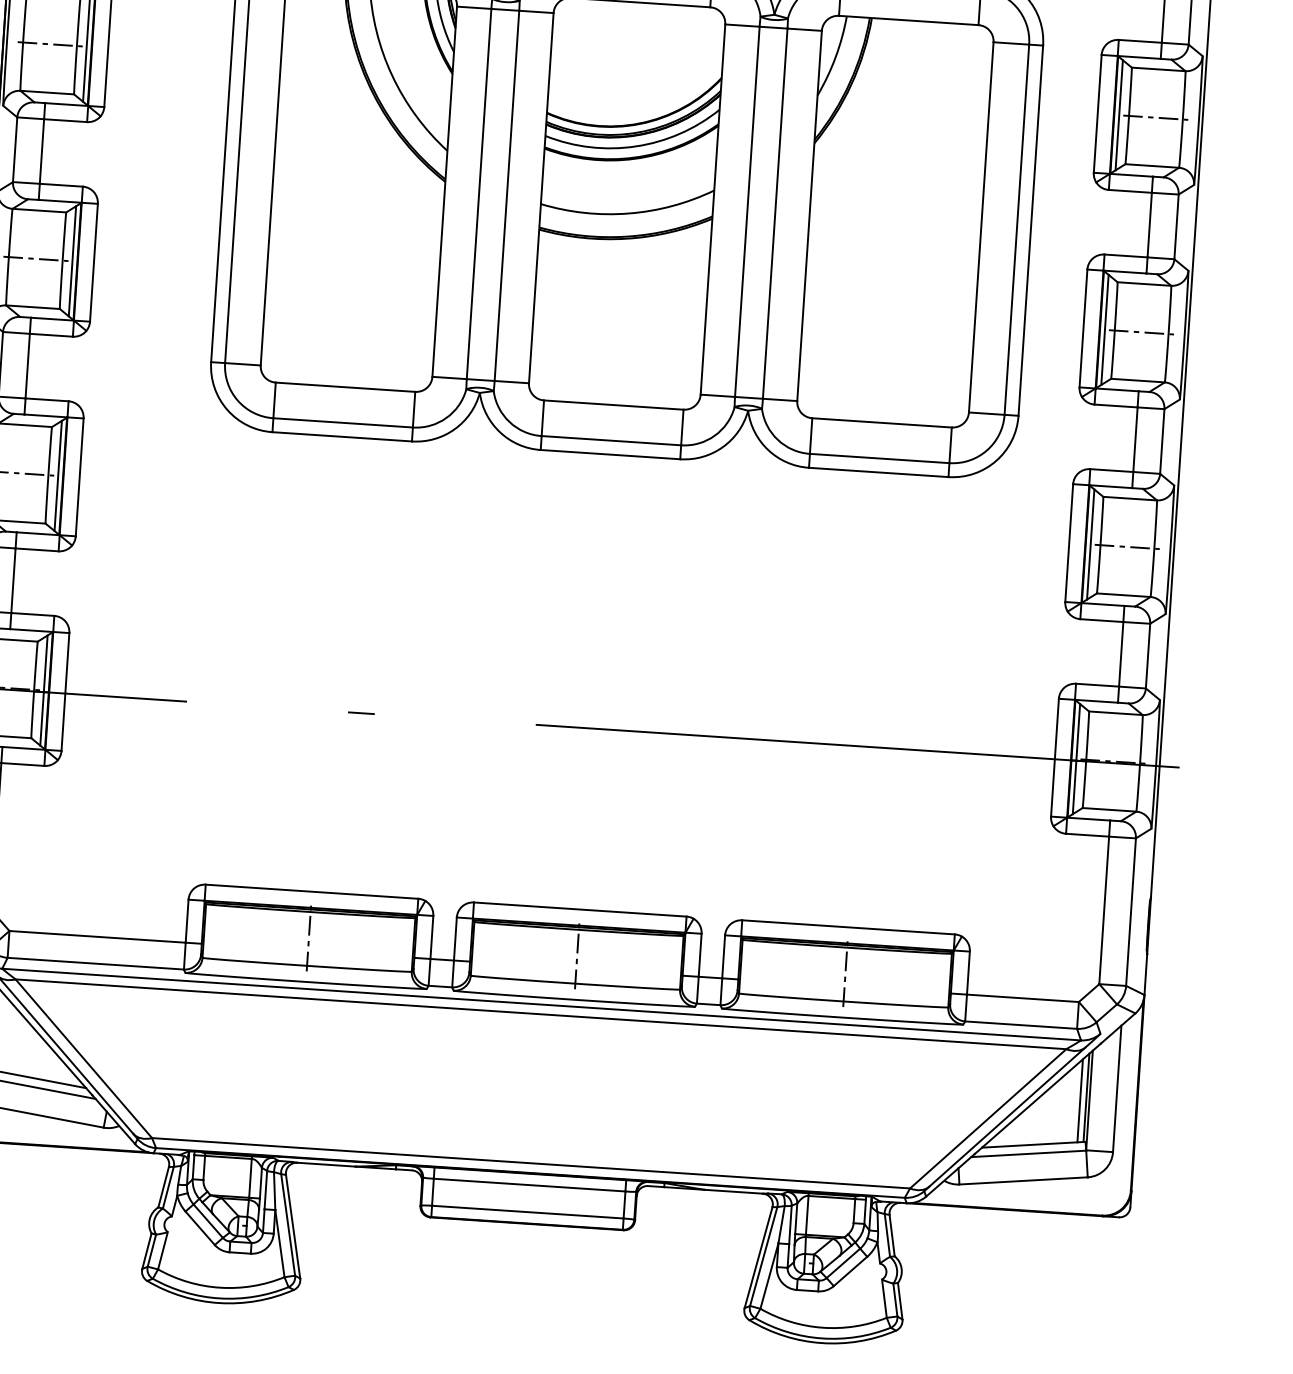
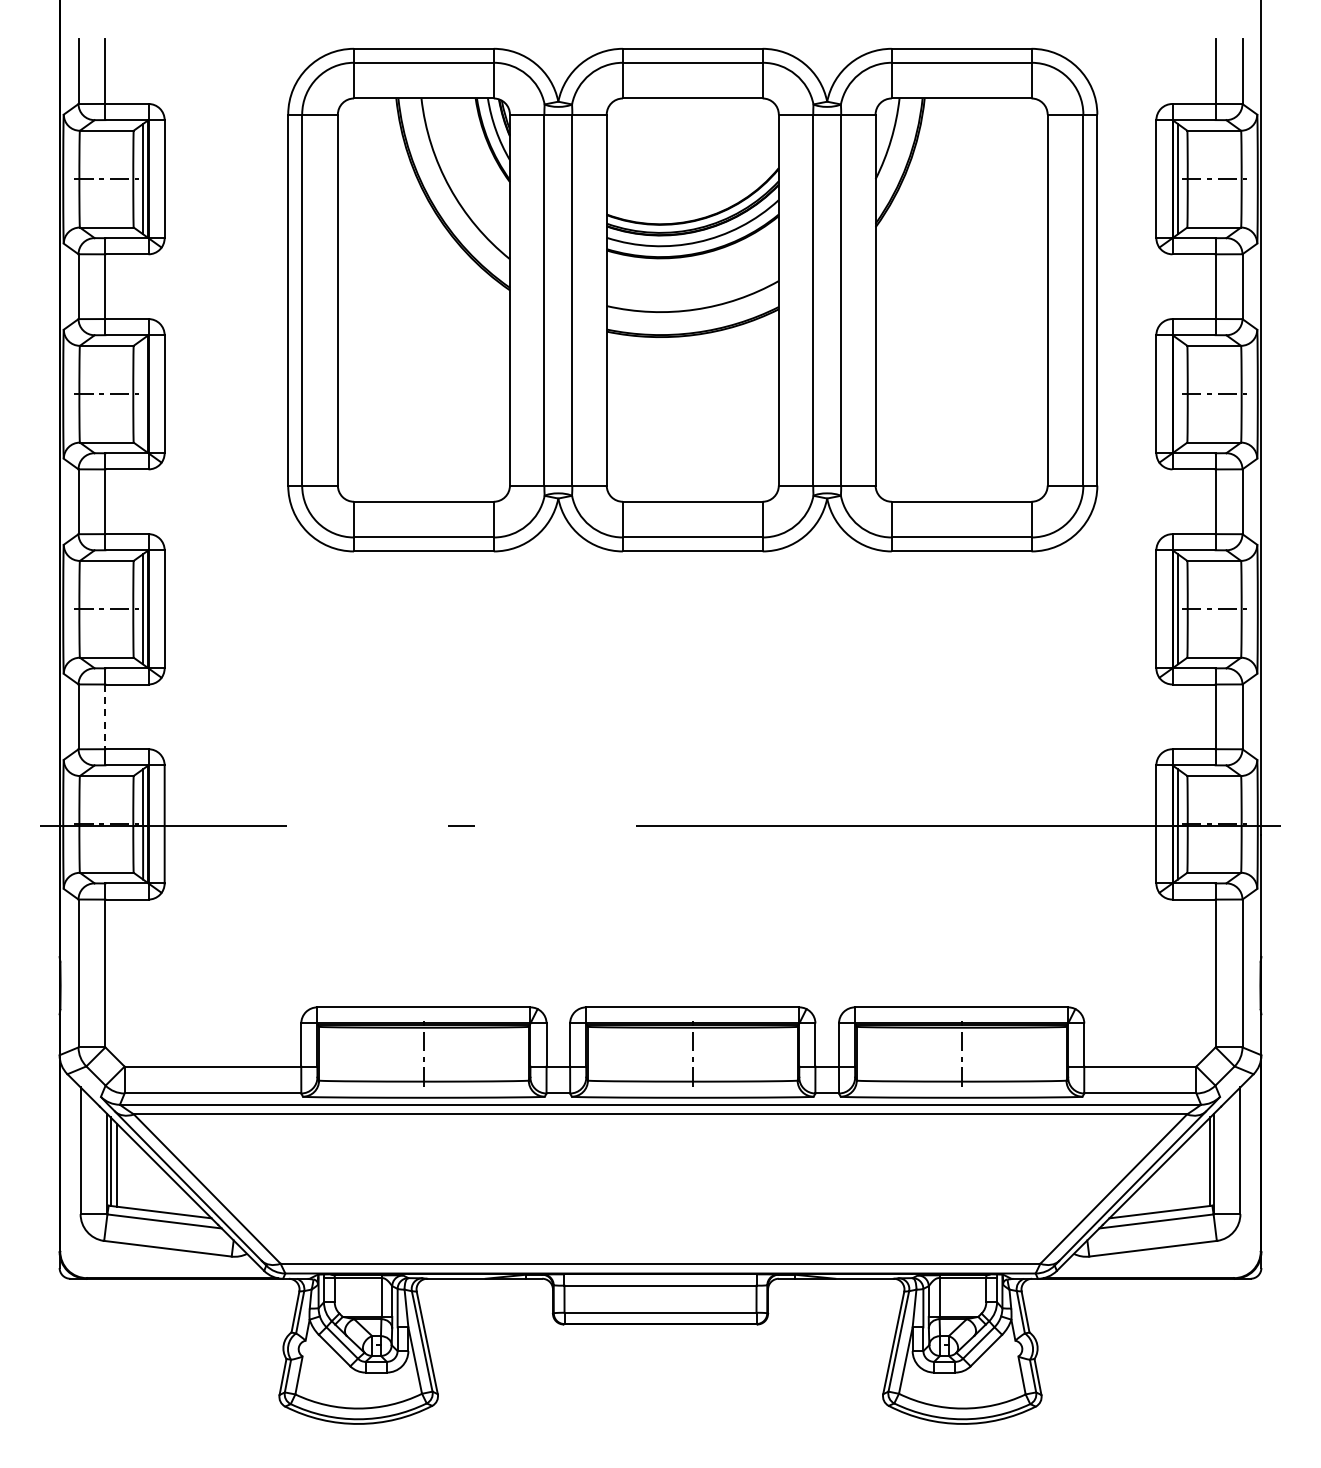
line: (72, 261) -> (143, 394), removed
line: (1104, 330) -> (1177, 394), removed
line: (13, 581) -> (105, 717), solid -> dashed
line: (1080, 1100) -> (1204, 1164), removed

